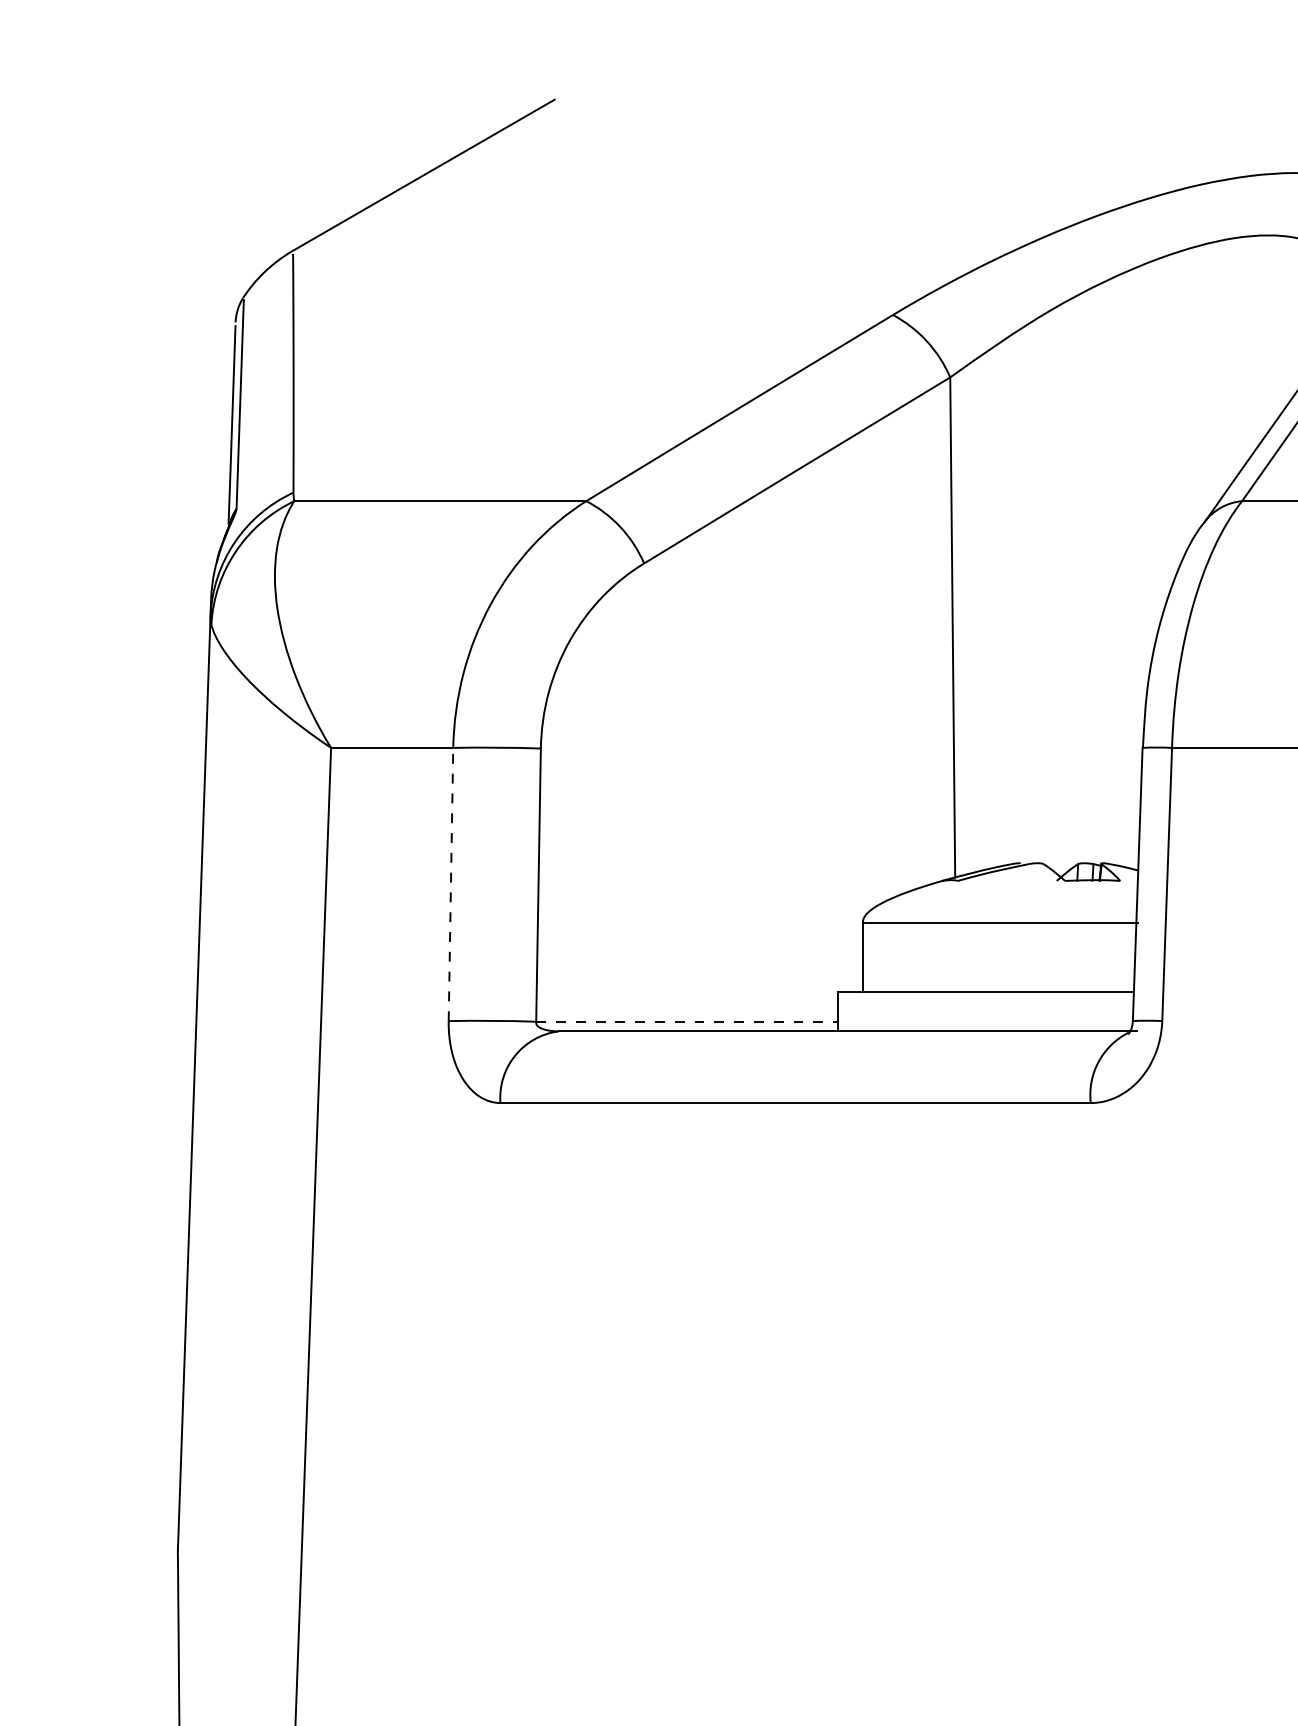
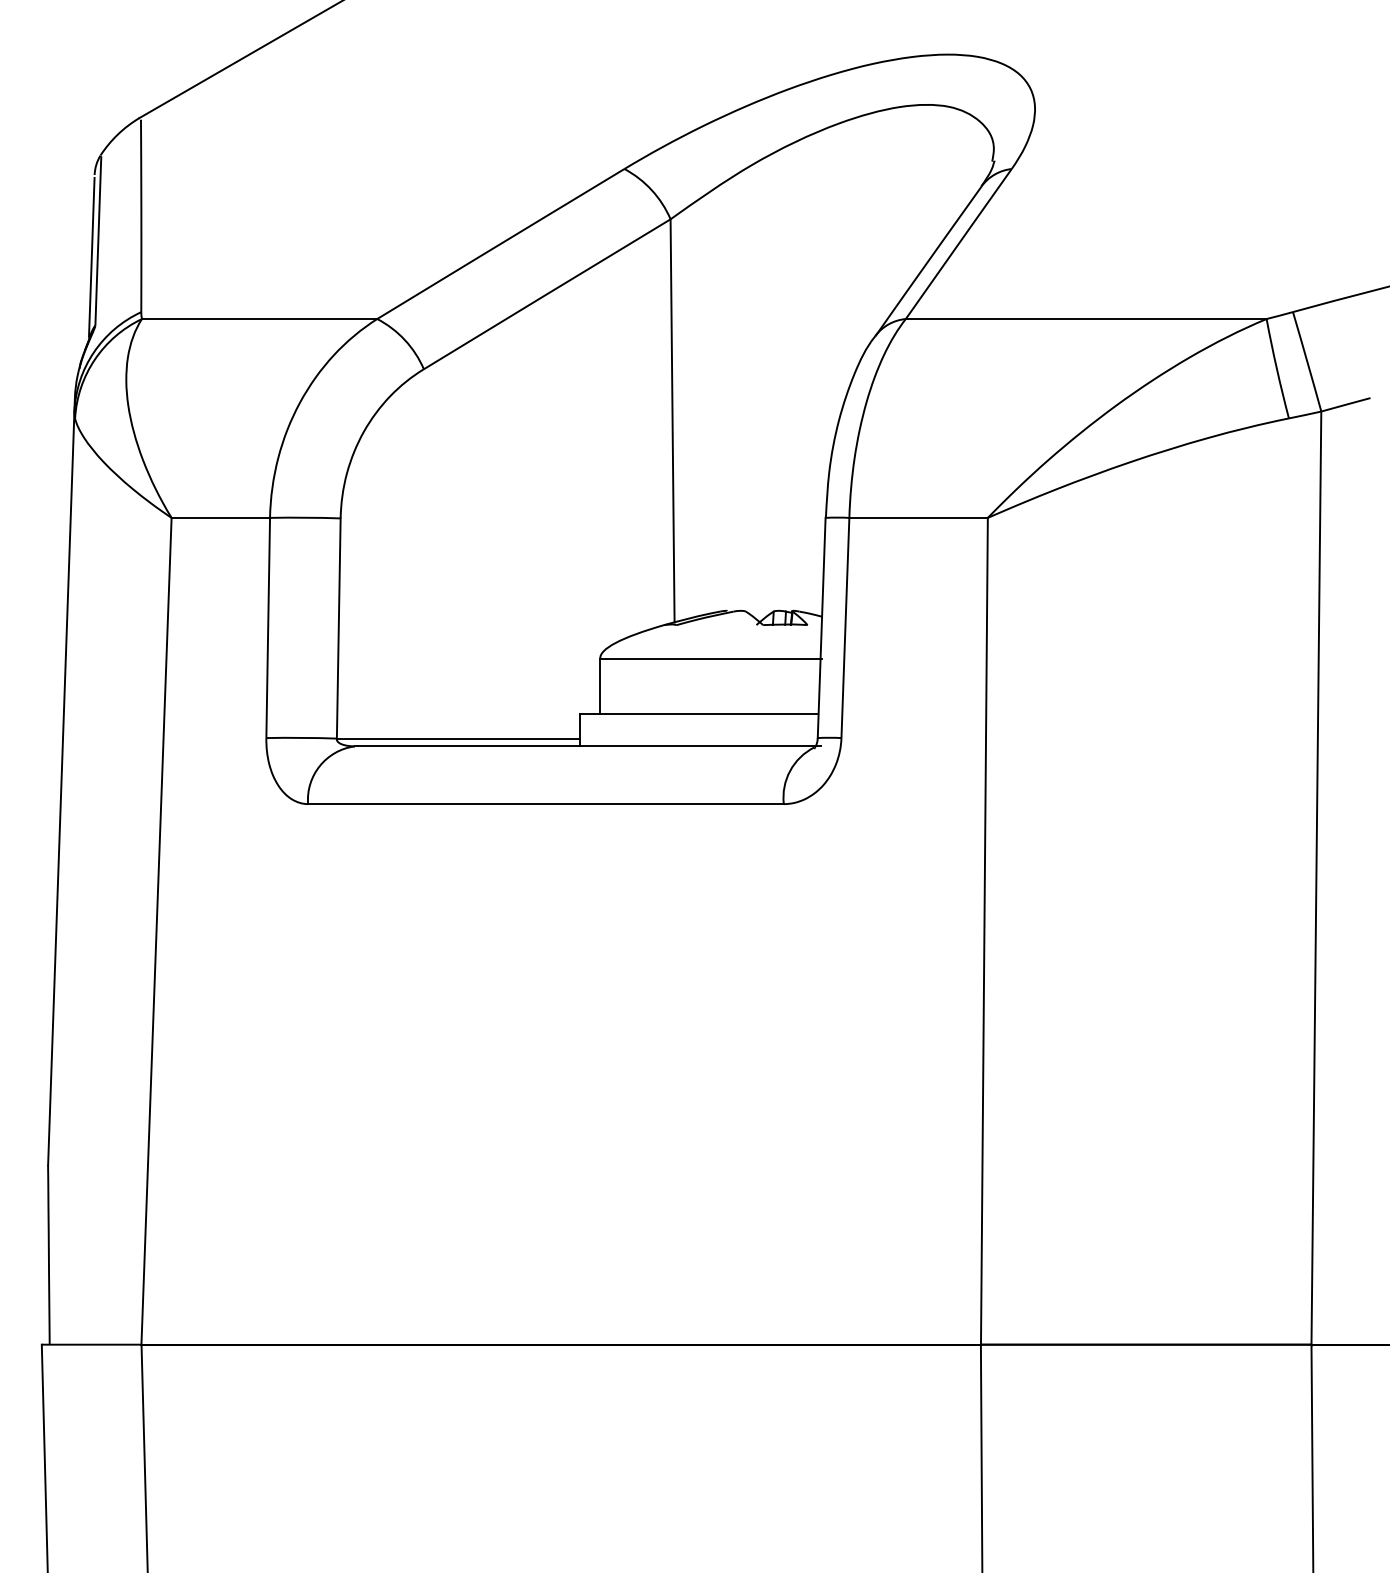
line: (451, 883) -> (268, 627), dashed -> solid
line: (687, 1021) -> (458, 738), dashed -> solid

